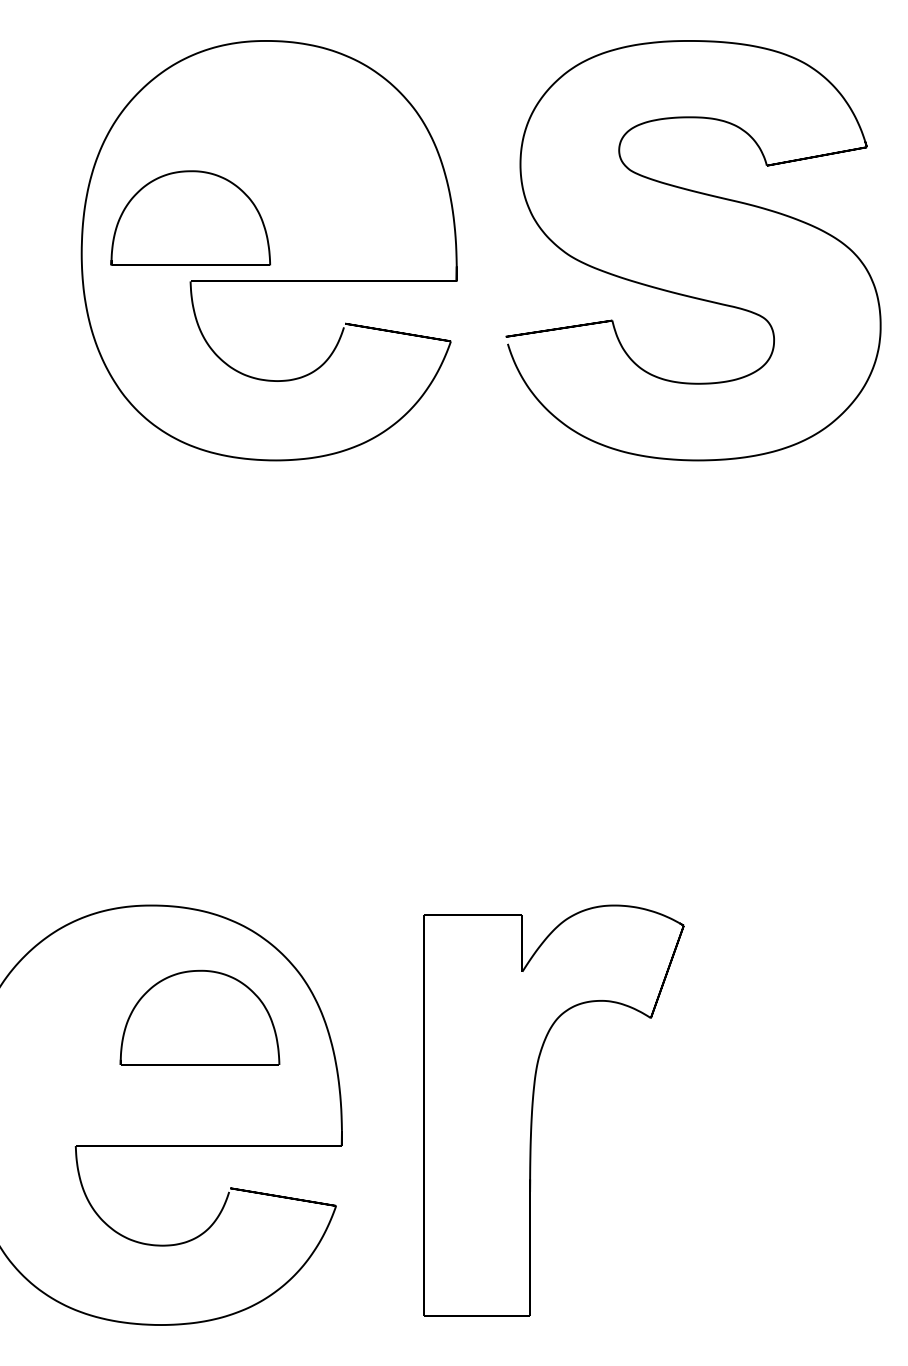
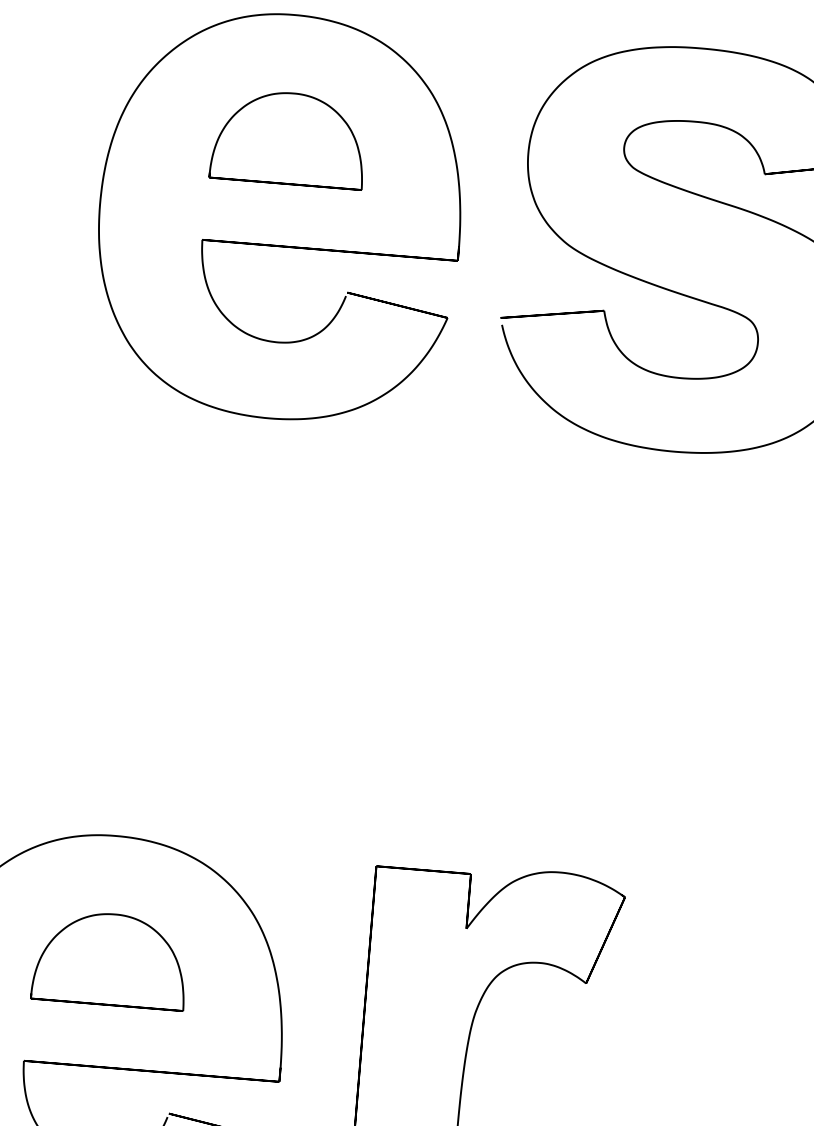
part: (190, 217) -> (288, 137), moved
part: (199, 1017) -> (110, 959), moved

